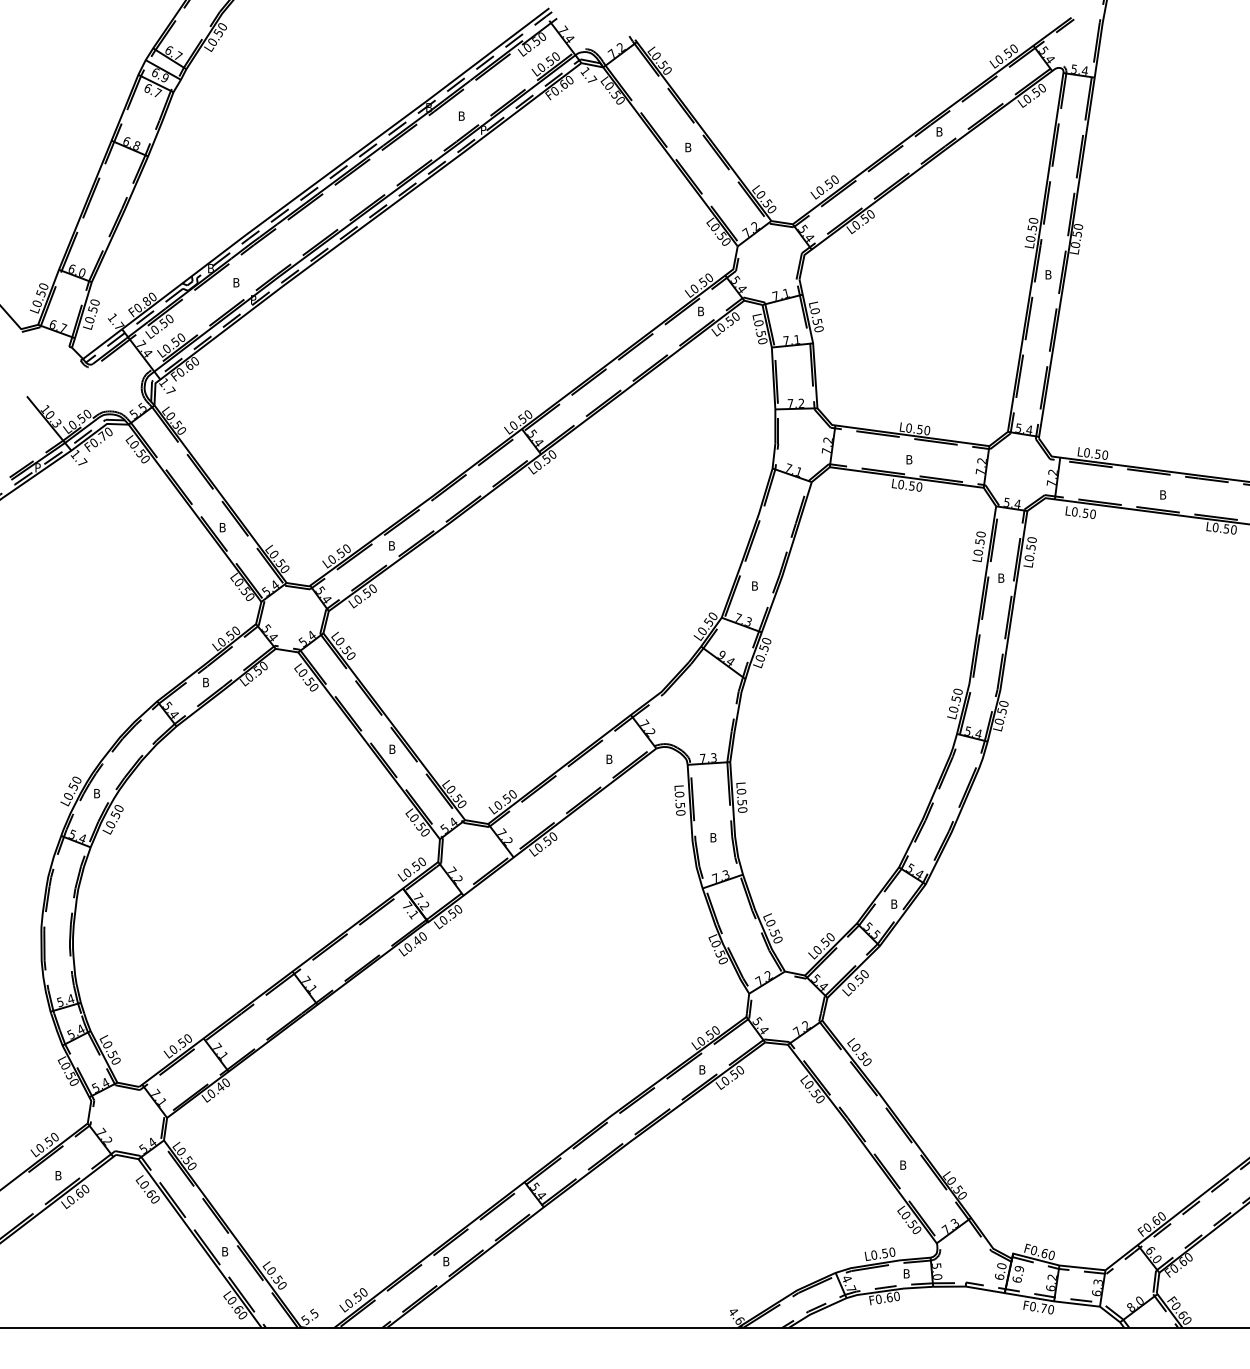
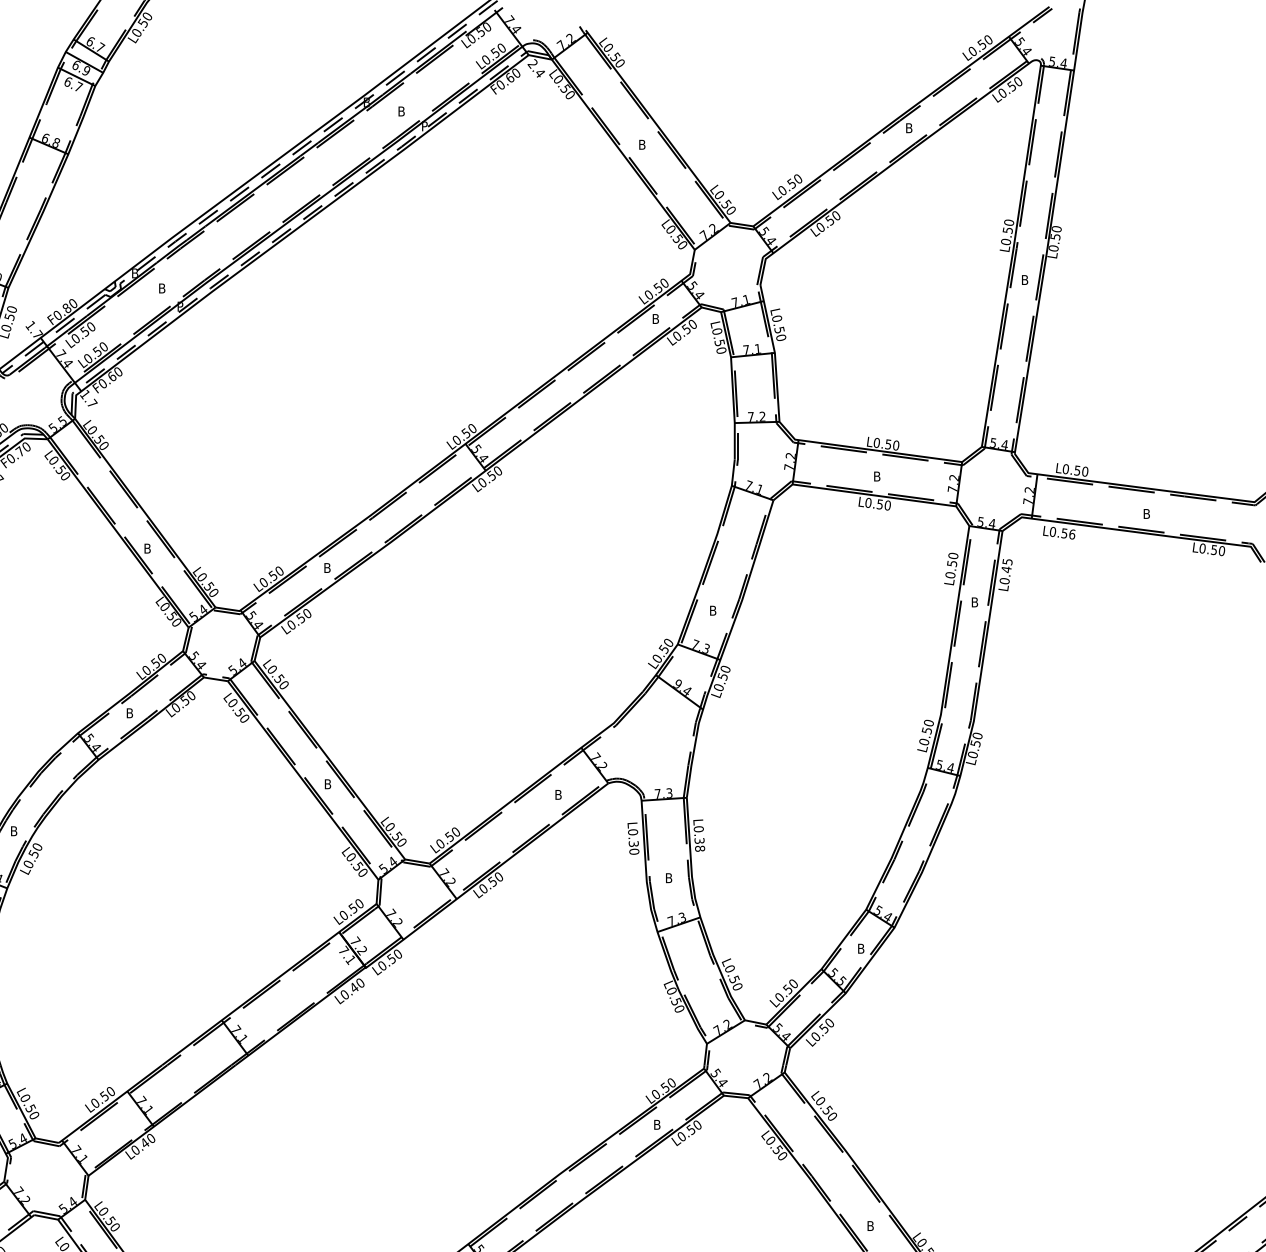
text: (588, 75) -> (536, 68), 1.7 -> 2.4
text: (1092, 513) -> (1071, 533), L0.50 -> L0.56
text: (1031, 543) -> (1006, 565), L0.50 -> L0.45
text: (681, 805) -> (635, 843), L0.50 -> L0.30
text: (742, 806) -> (699, 844), L0.50 -> L0.38

